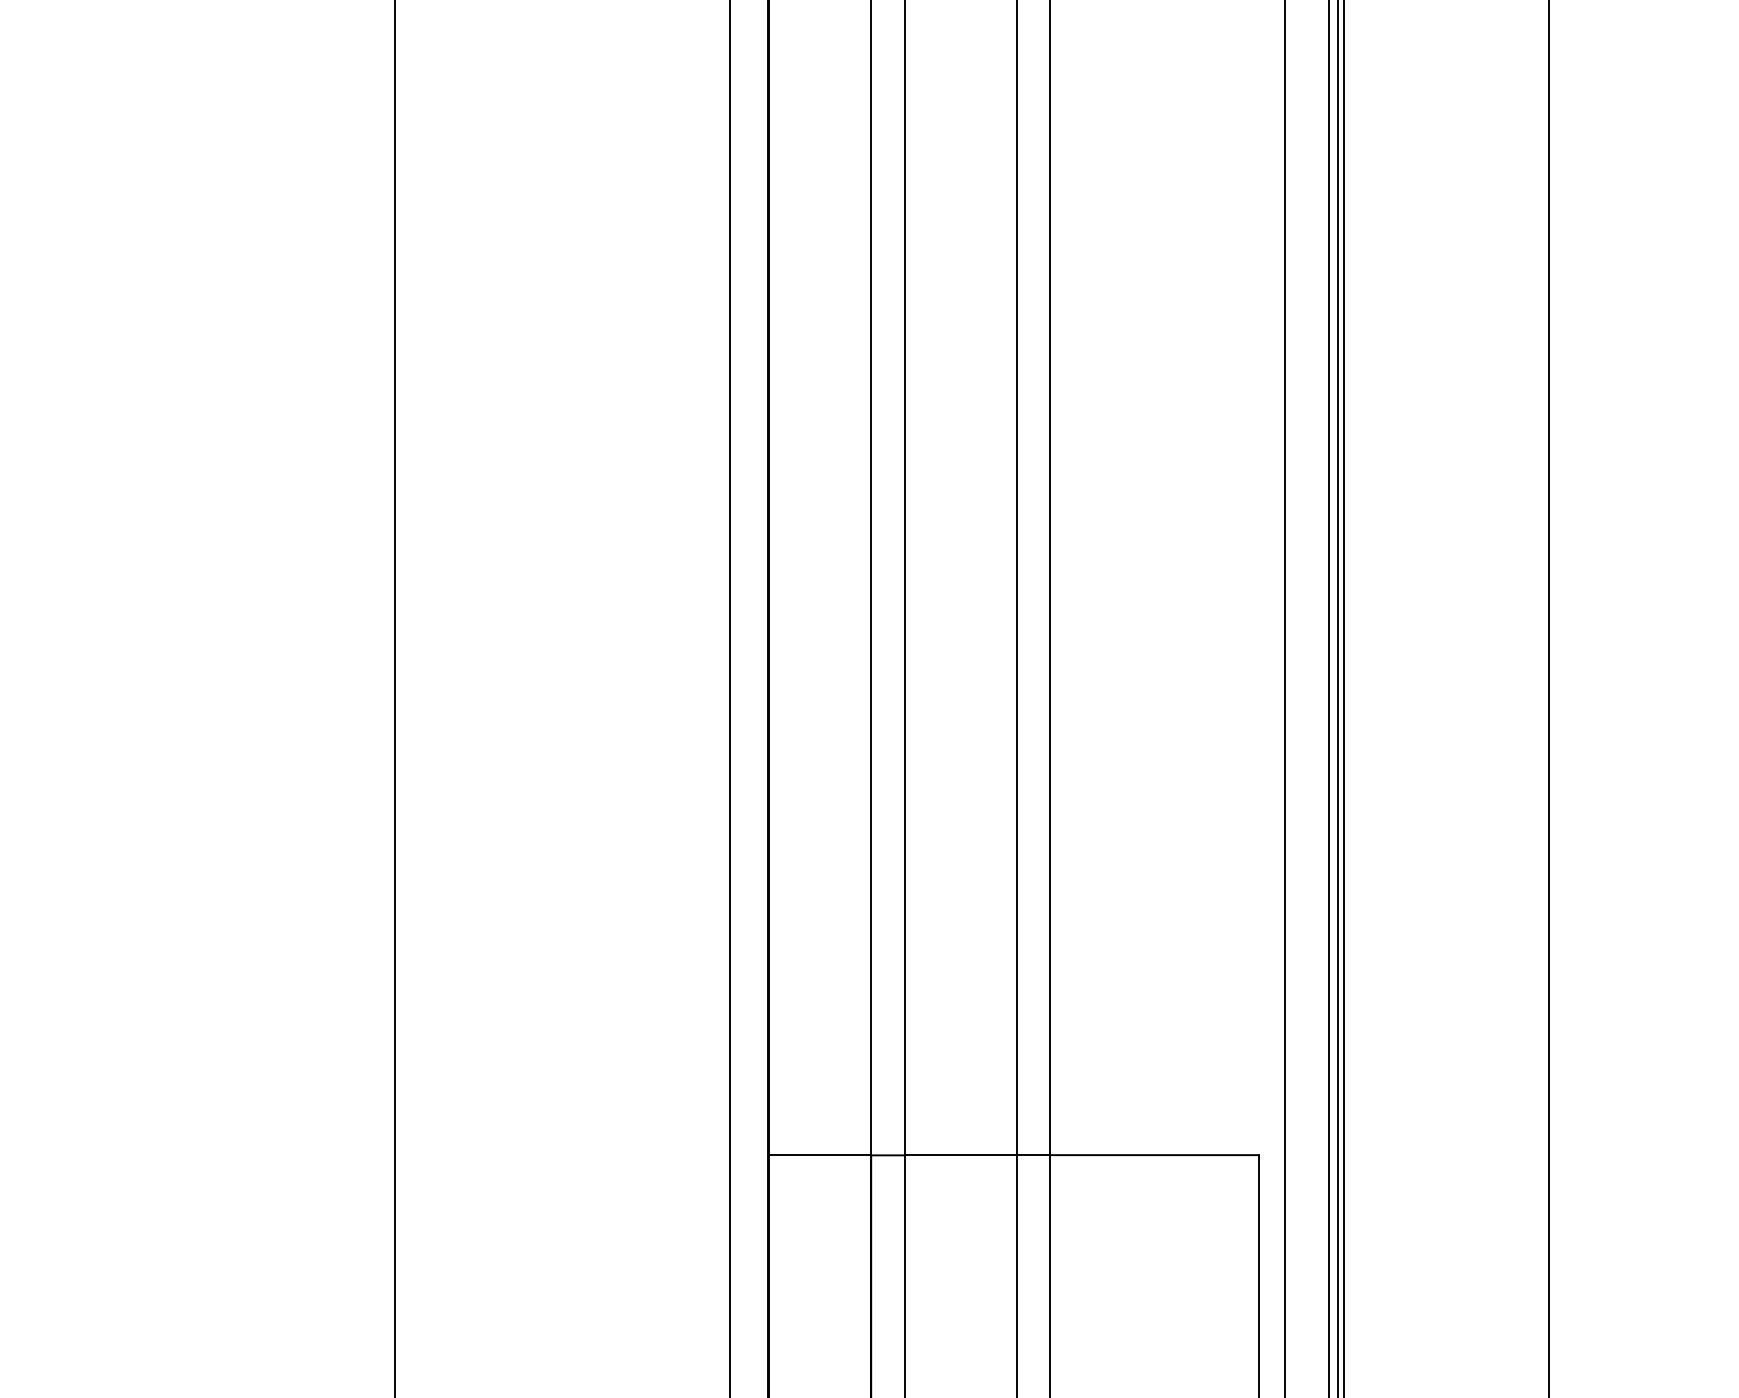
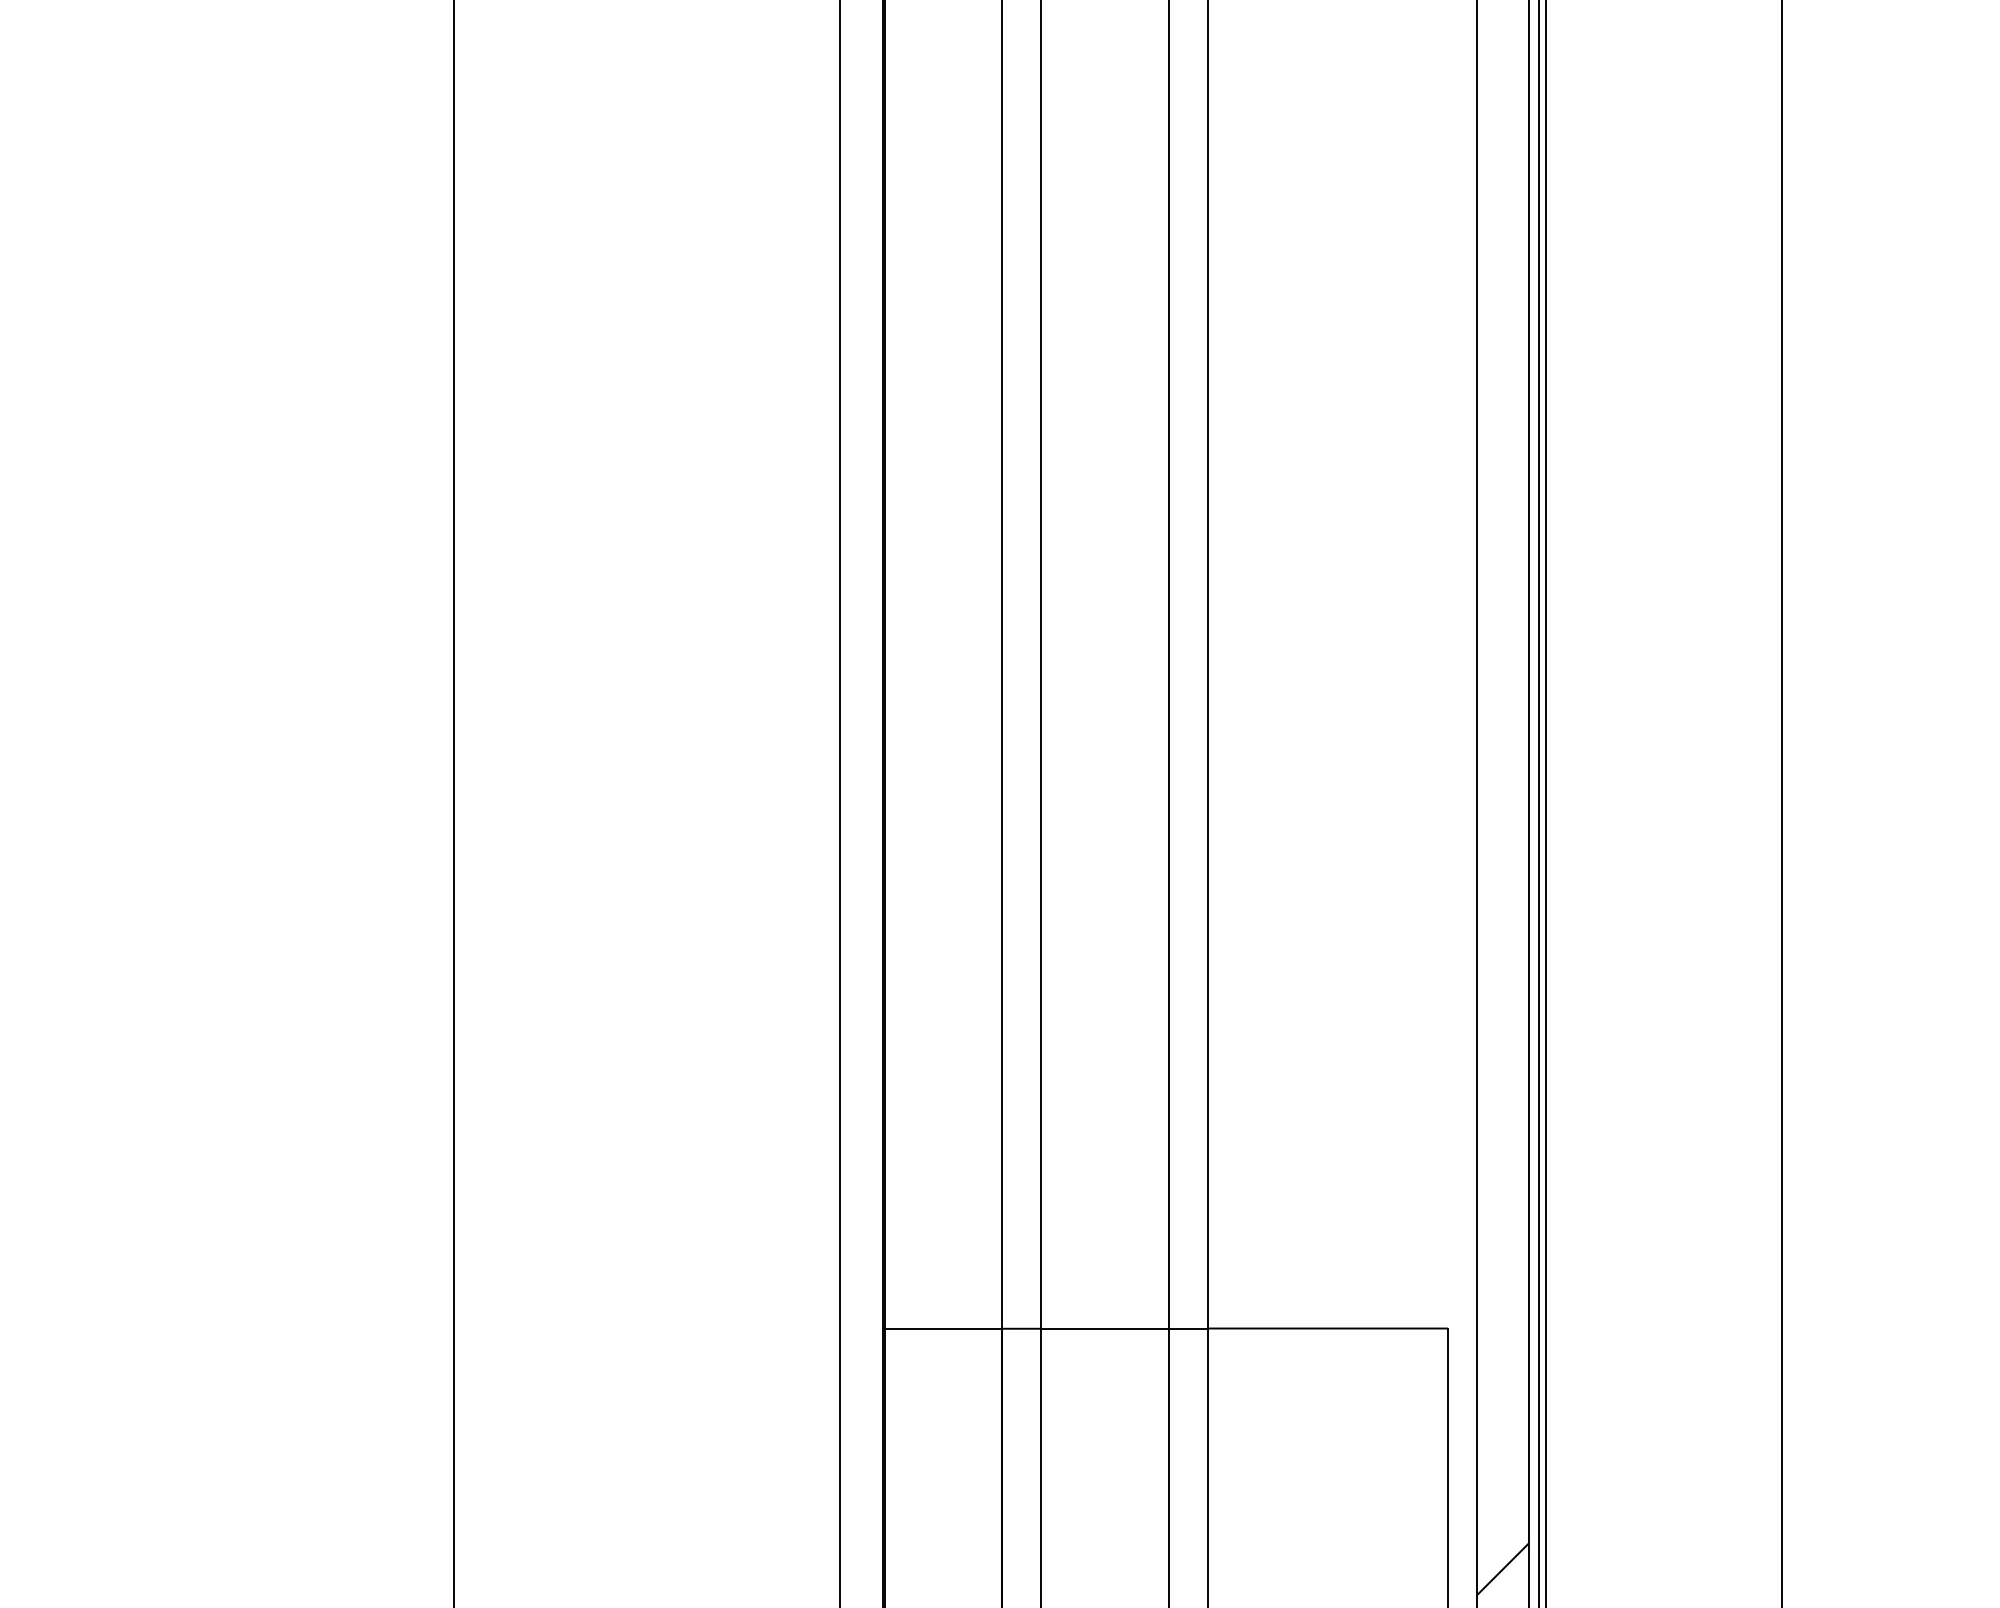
hatch: (1306, 1364) -> (1502, 1569), added

